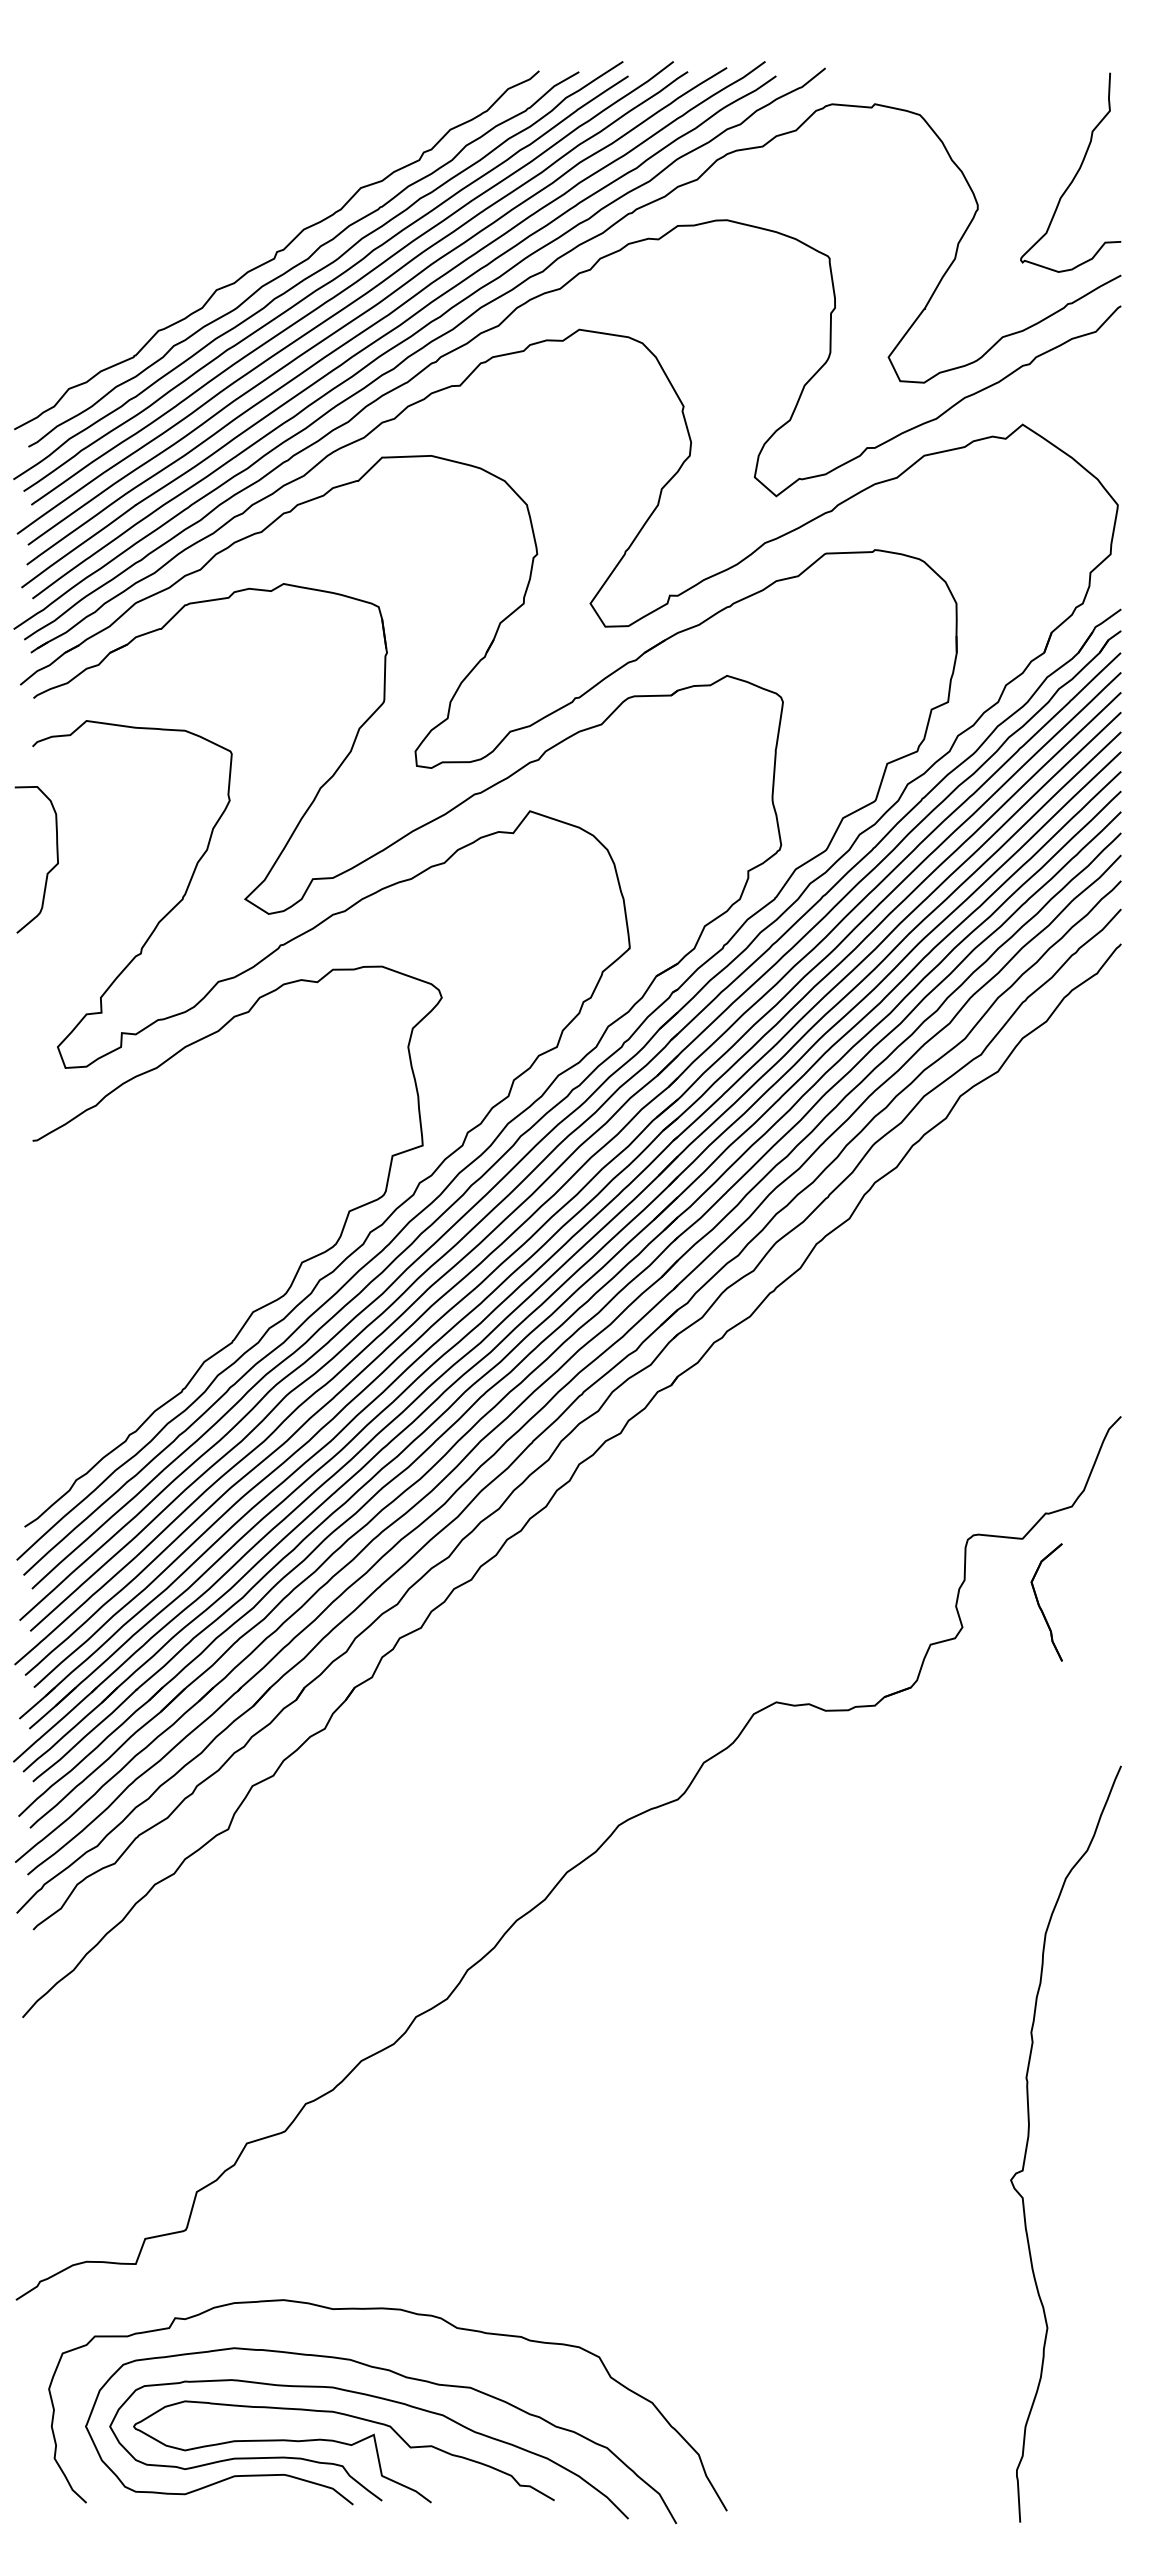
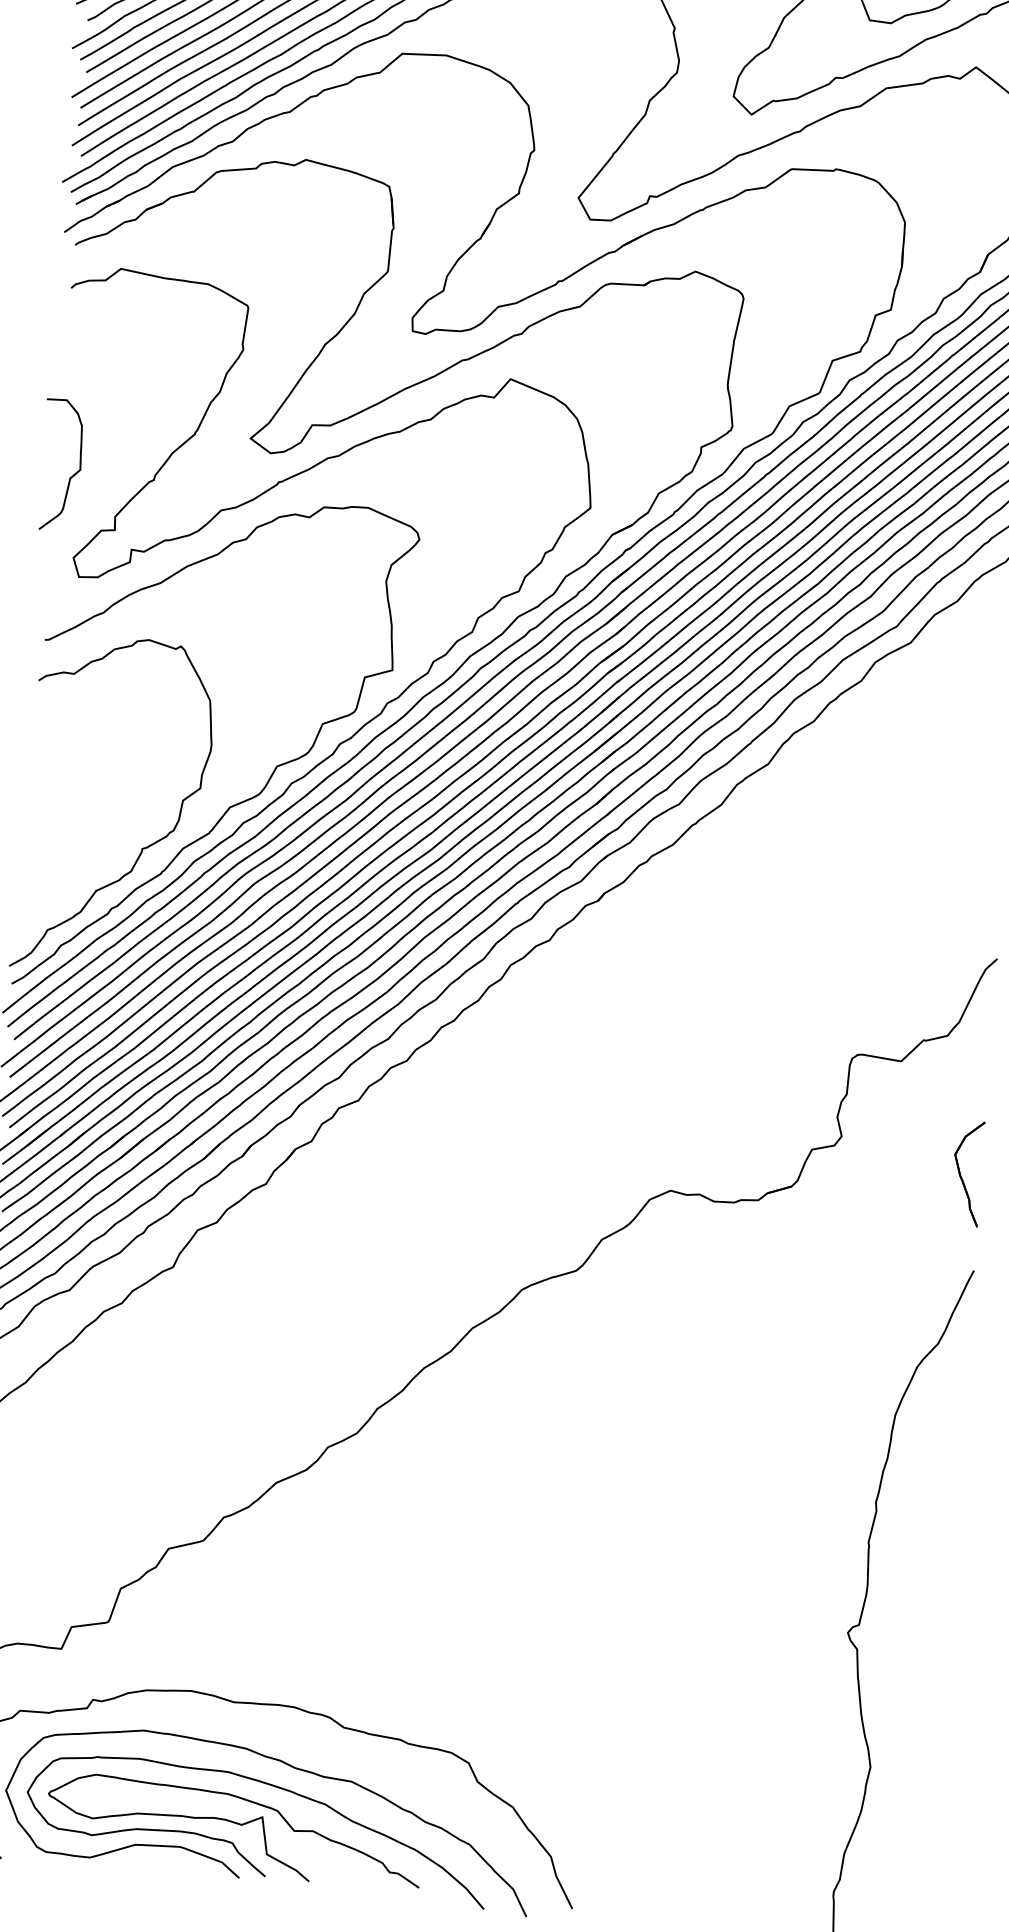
curve: (48, 871) -> (71, 476), moved
curve: (158, 1364) -> (142, 847), added
part: (1039, 1603) -> (960, 1174), moved

